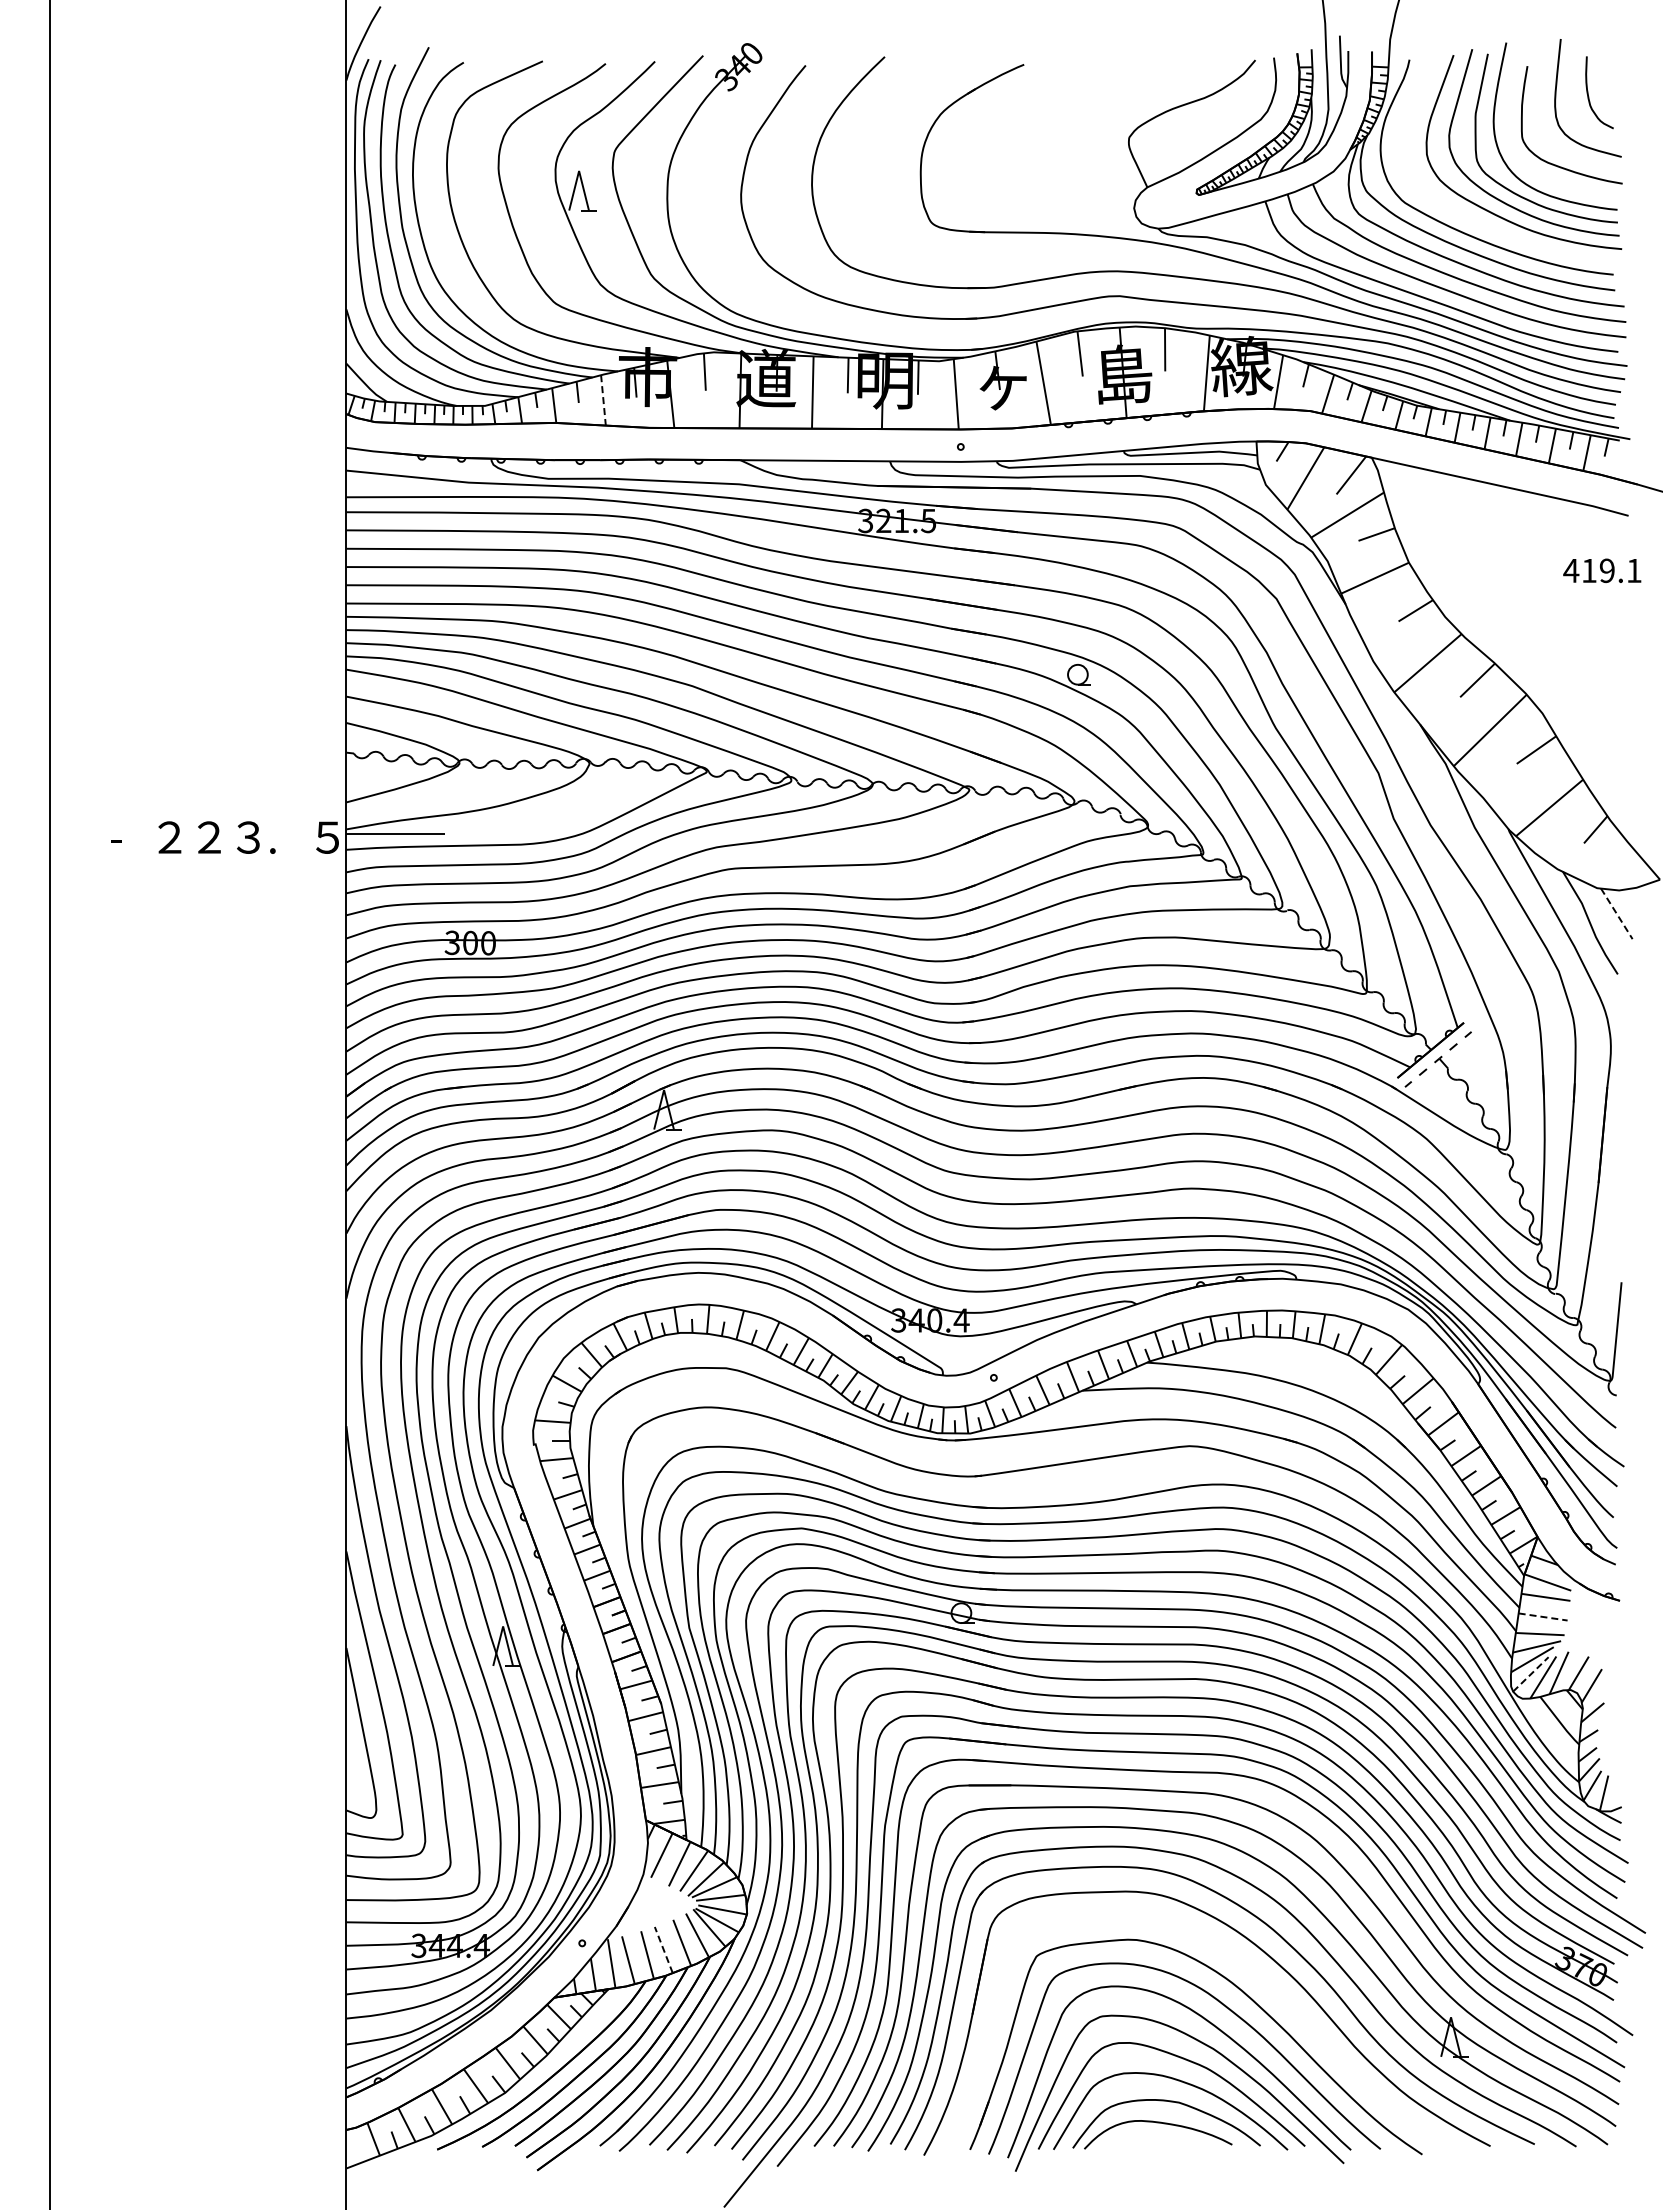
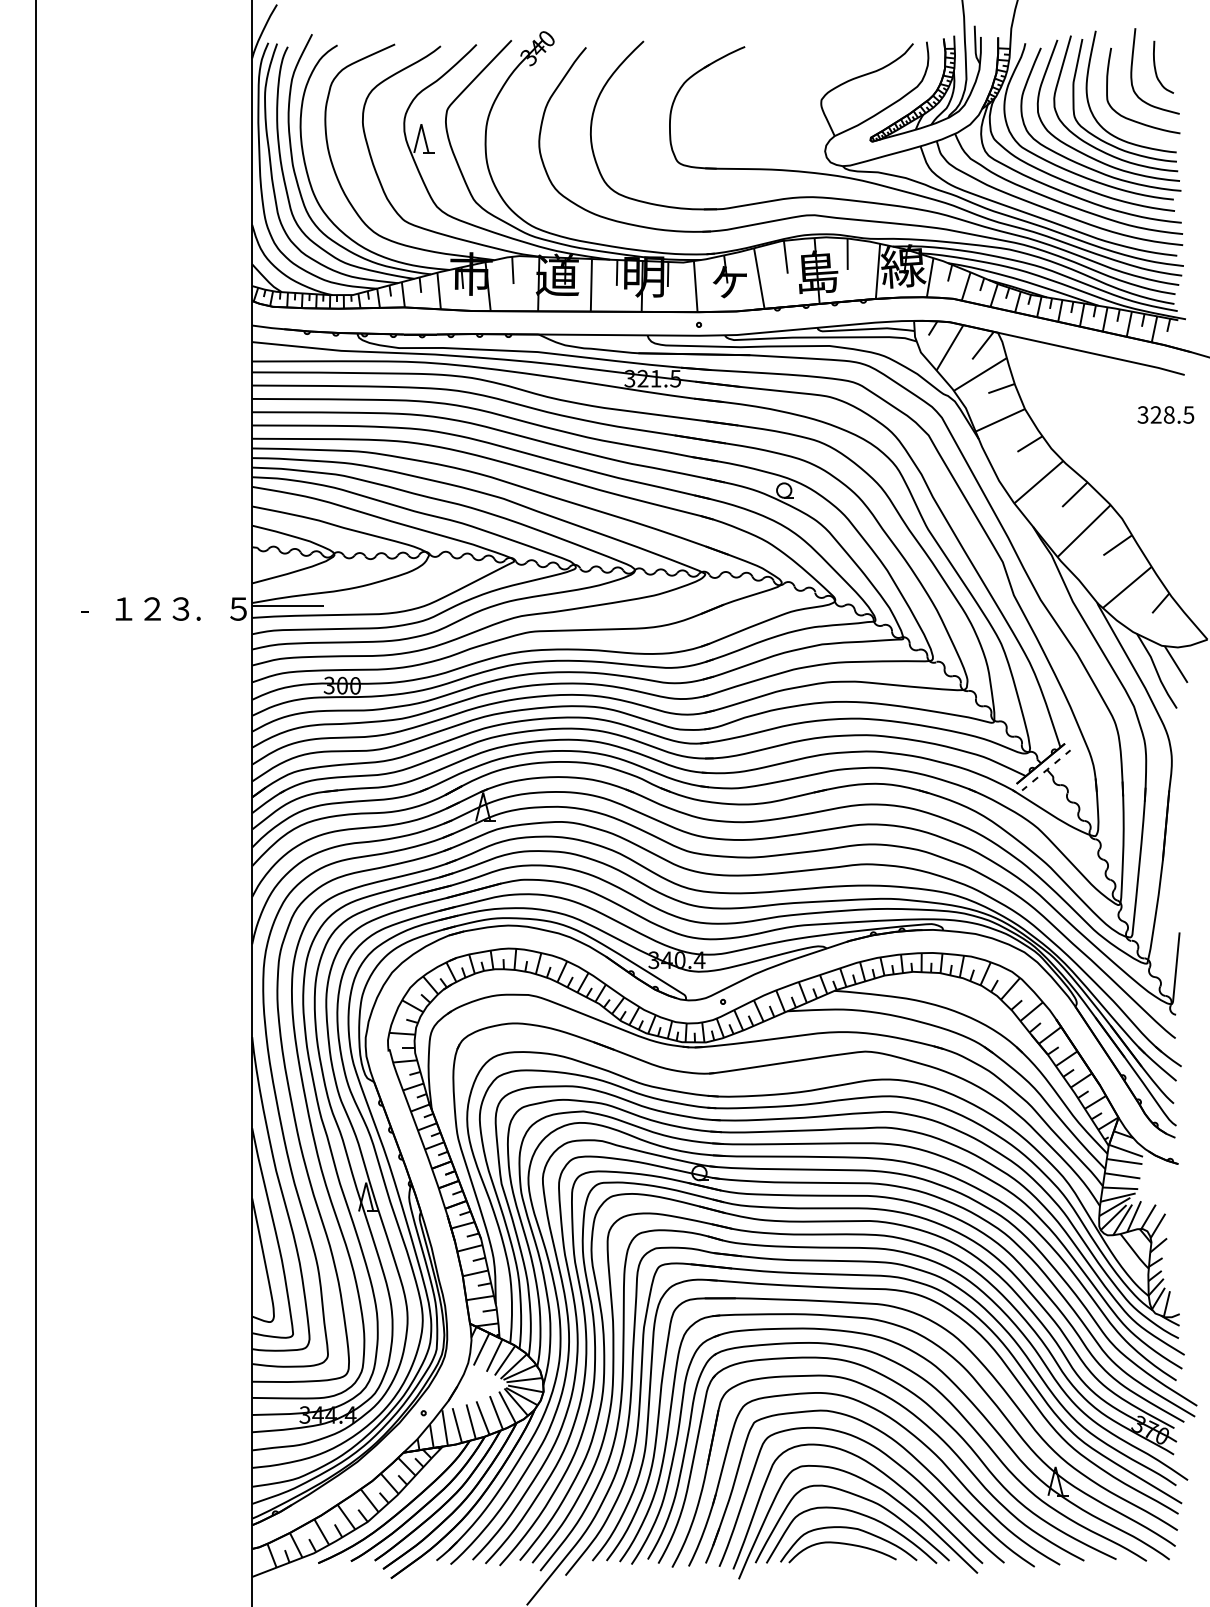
curve: (1488, 226) -> (1082, 164), added
line: (603, 400) -> (439, 291), dashed -> solid
text: (1602, 570) -> (1165, 414), 419.1 -> 328.5
text: (169, 836) -> (123, 608), ２ -> １
line: (1616, 913) -> (1175, 664), dashed -> solid
line: (1543, 1616) -> (1122, 1175), dashed -> solid
line: (1530, 1674) -> (1113, 1217), dashed -> solid
line: (663, 1950) -> (482, 1418), dashed -> solid
part: (1252, 1972) -> (911, 1434), added

